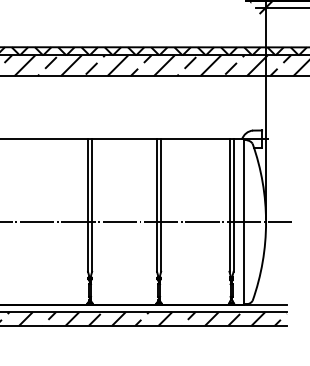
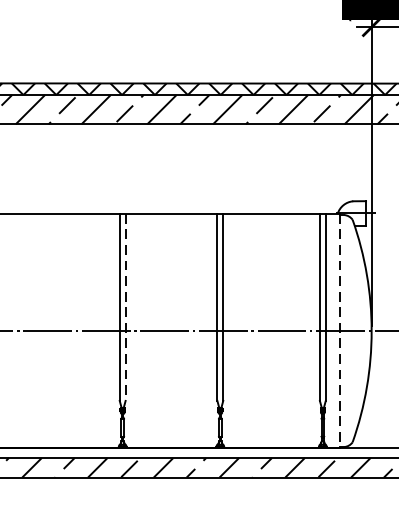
line: (92, 206) -> (126, 308), solid -> dashed
line: (243, 222) -> (339, 331), solid -> dashed

